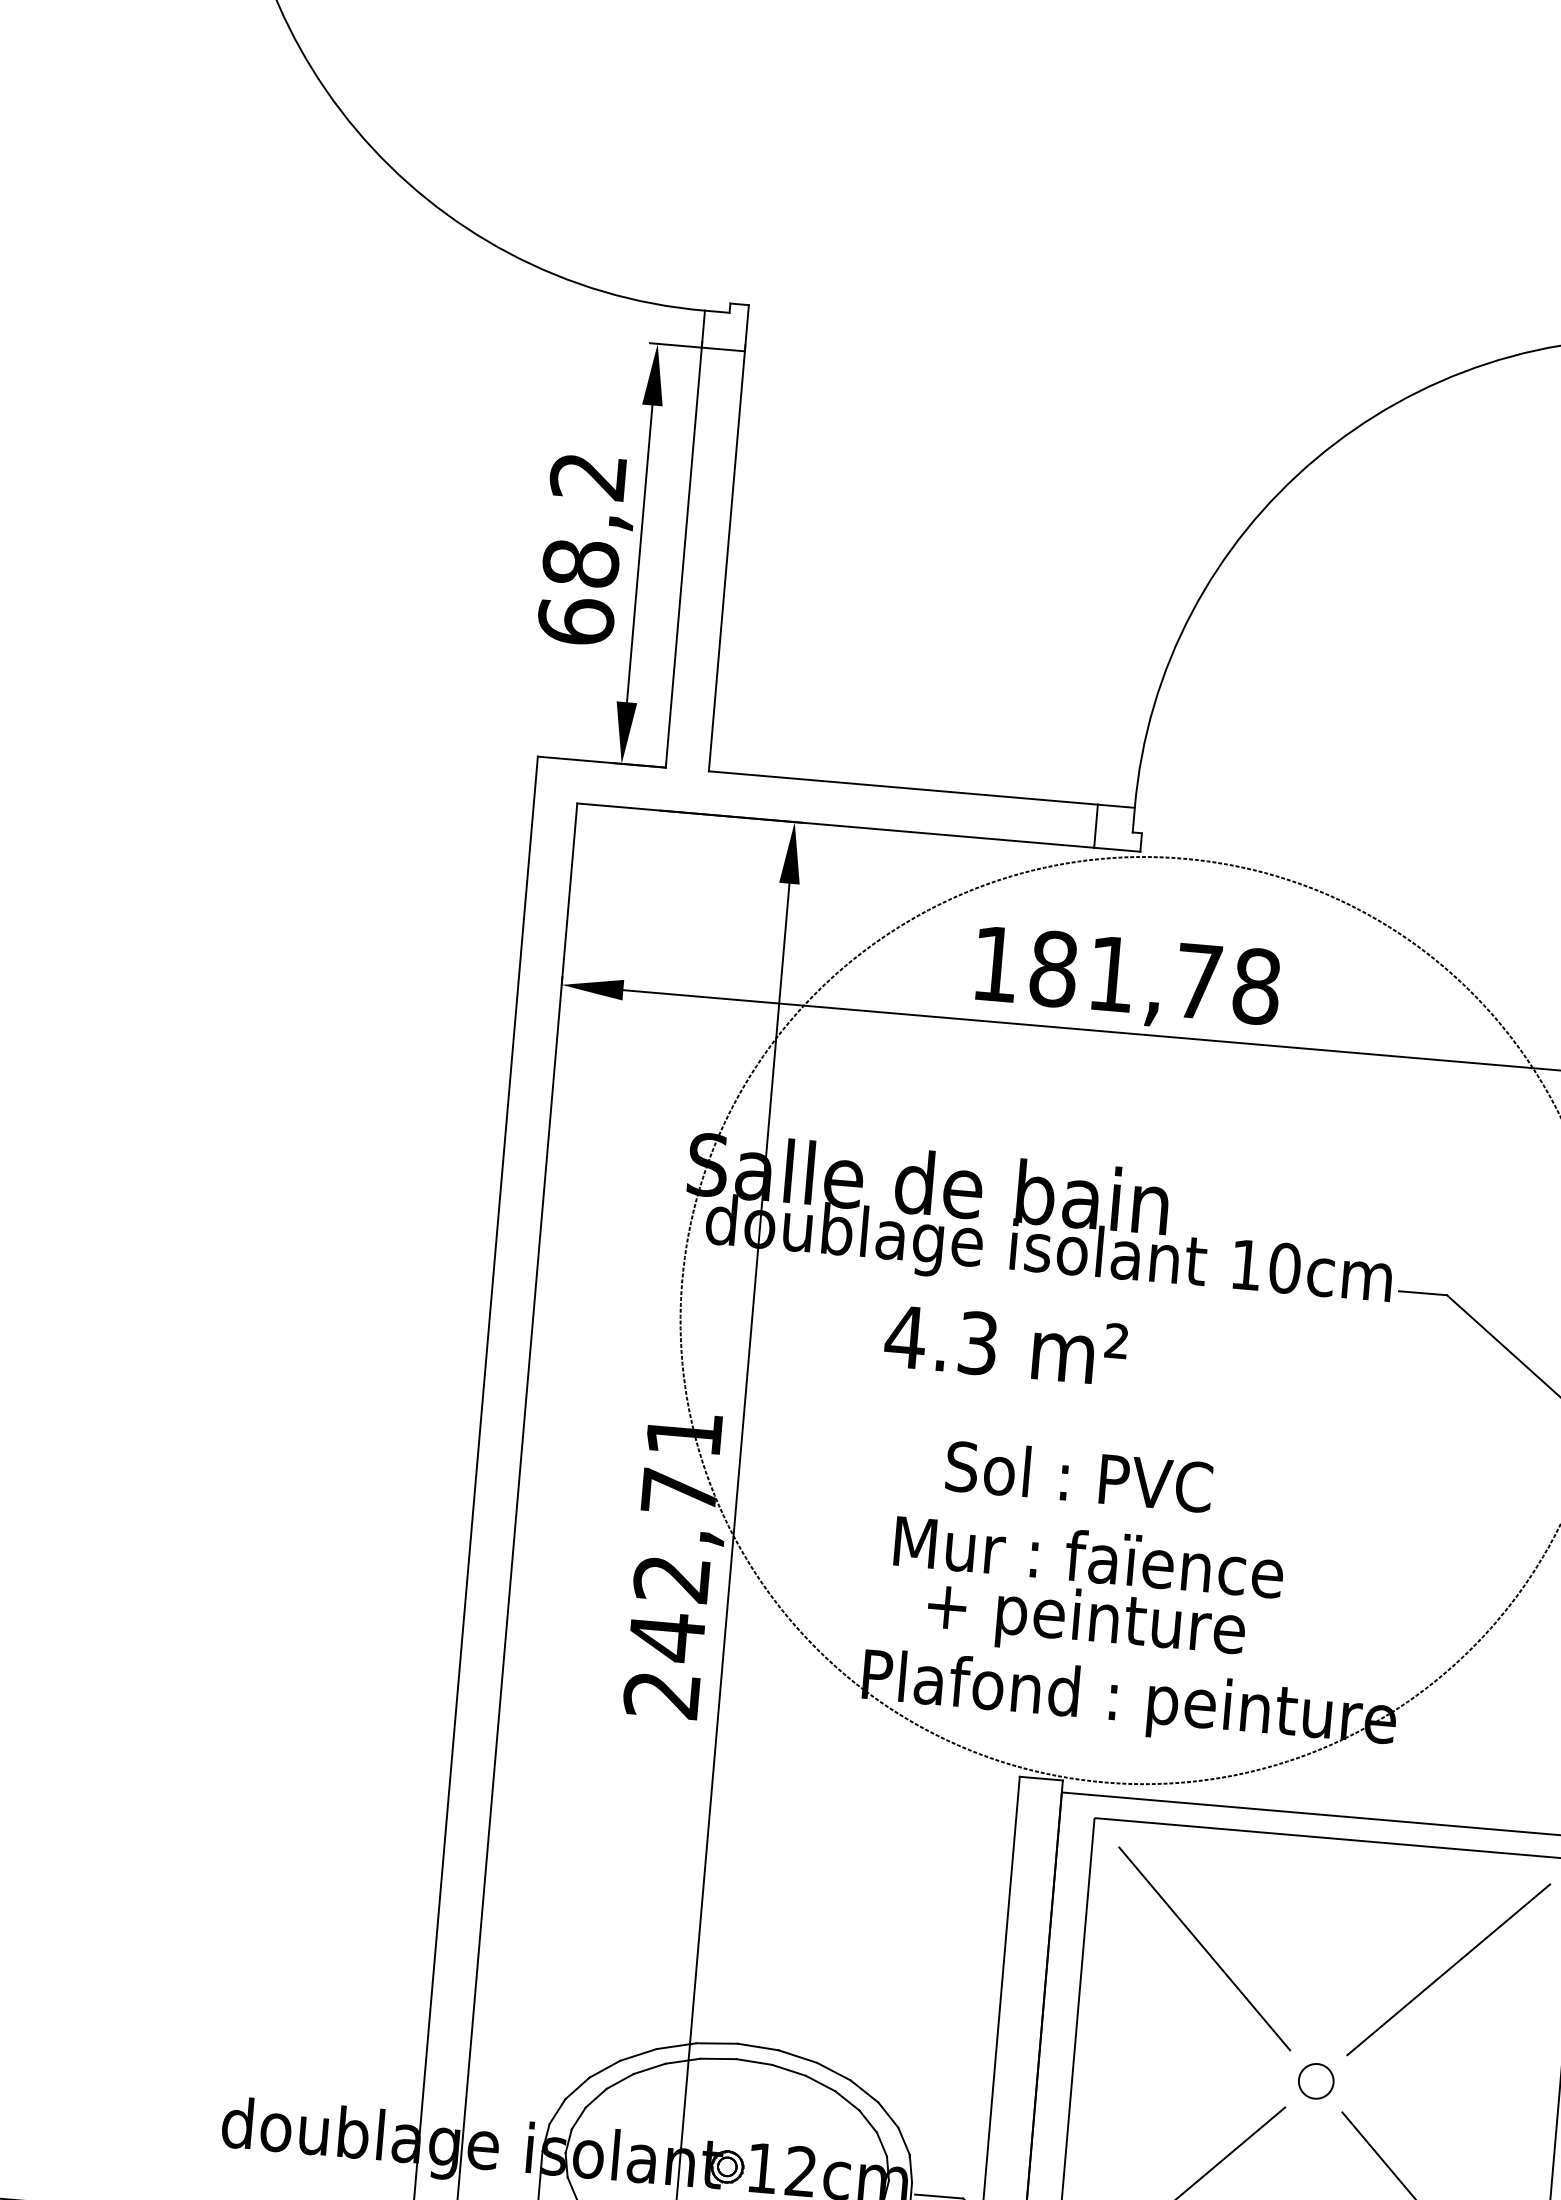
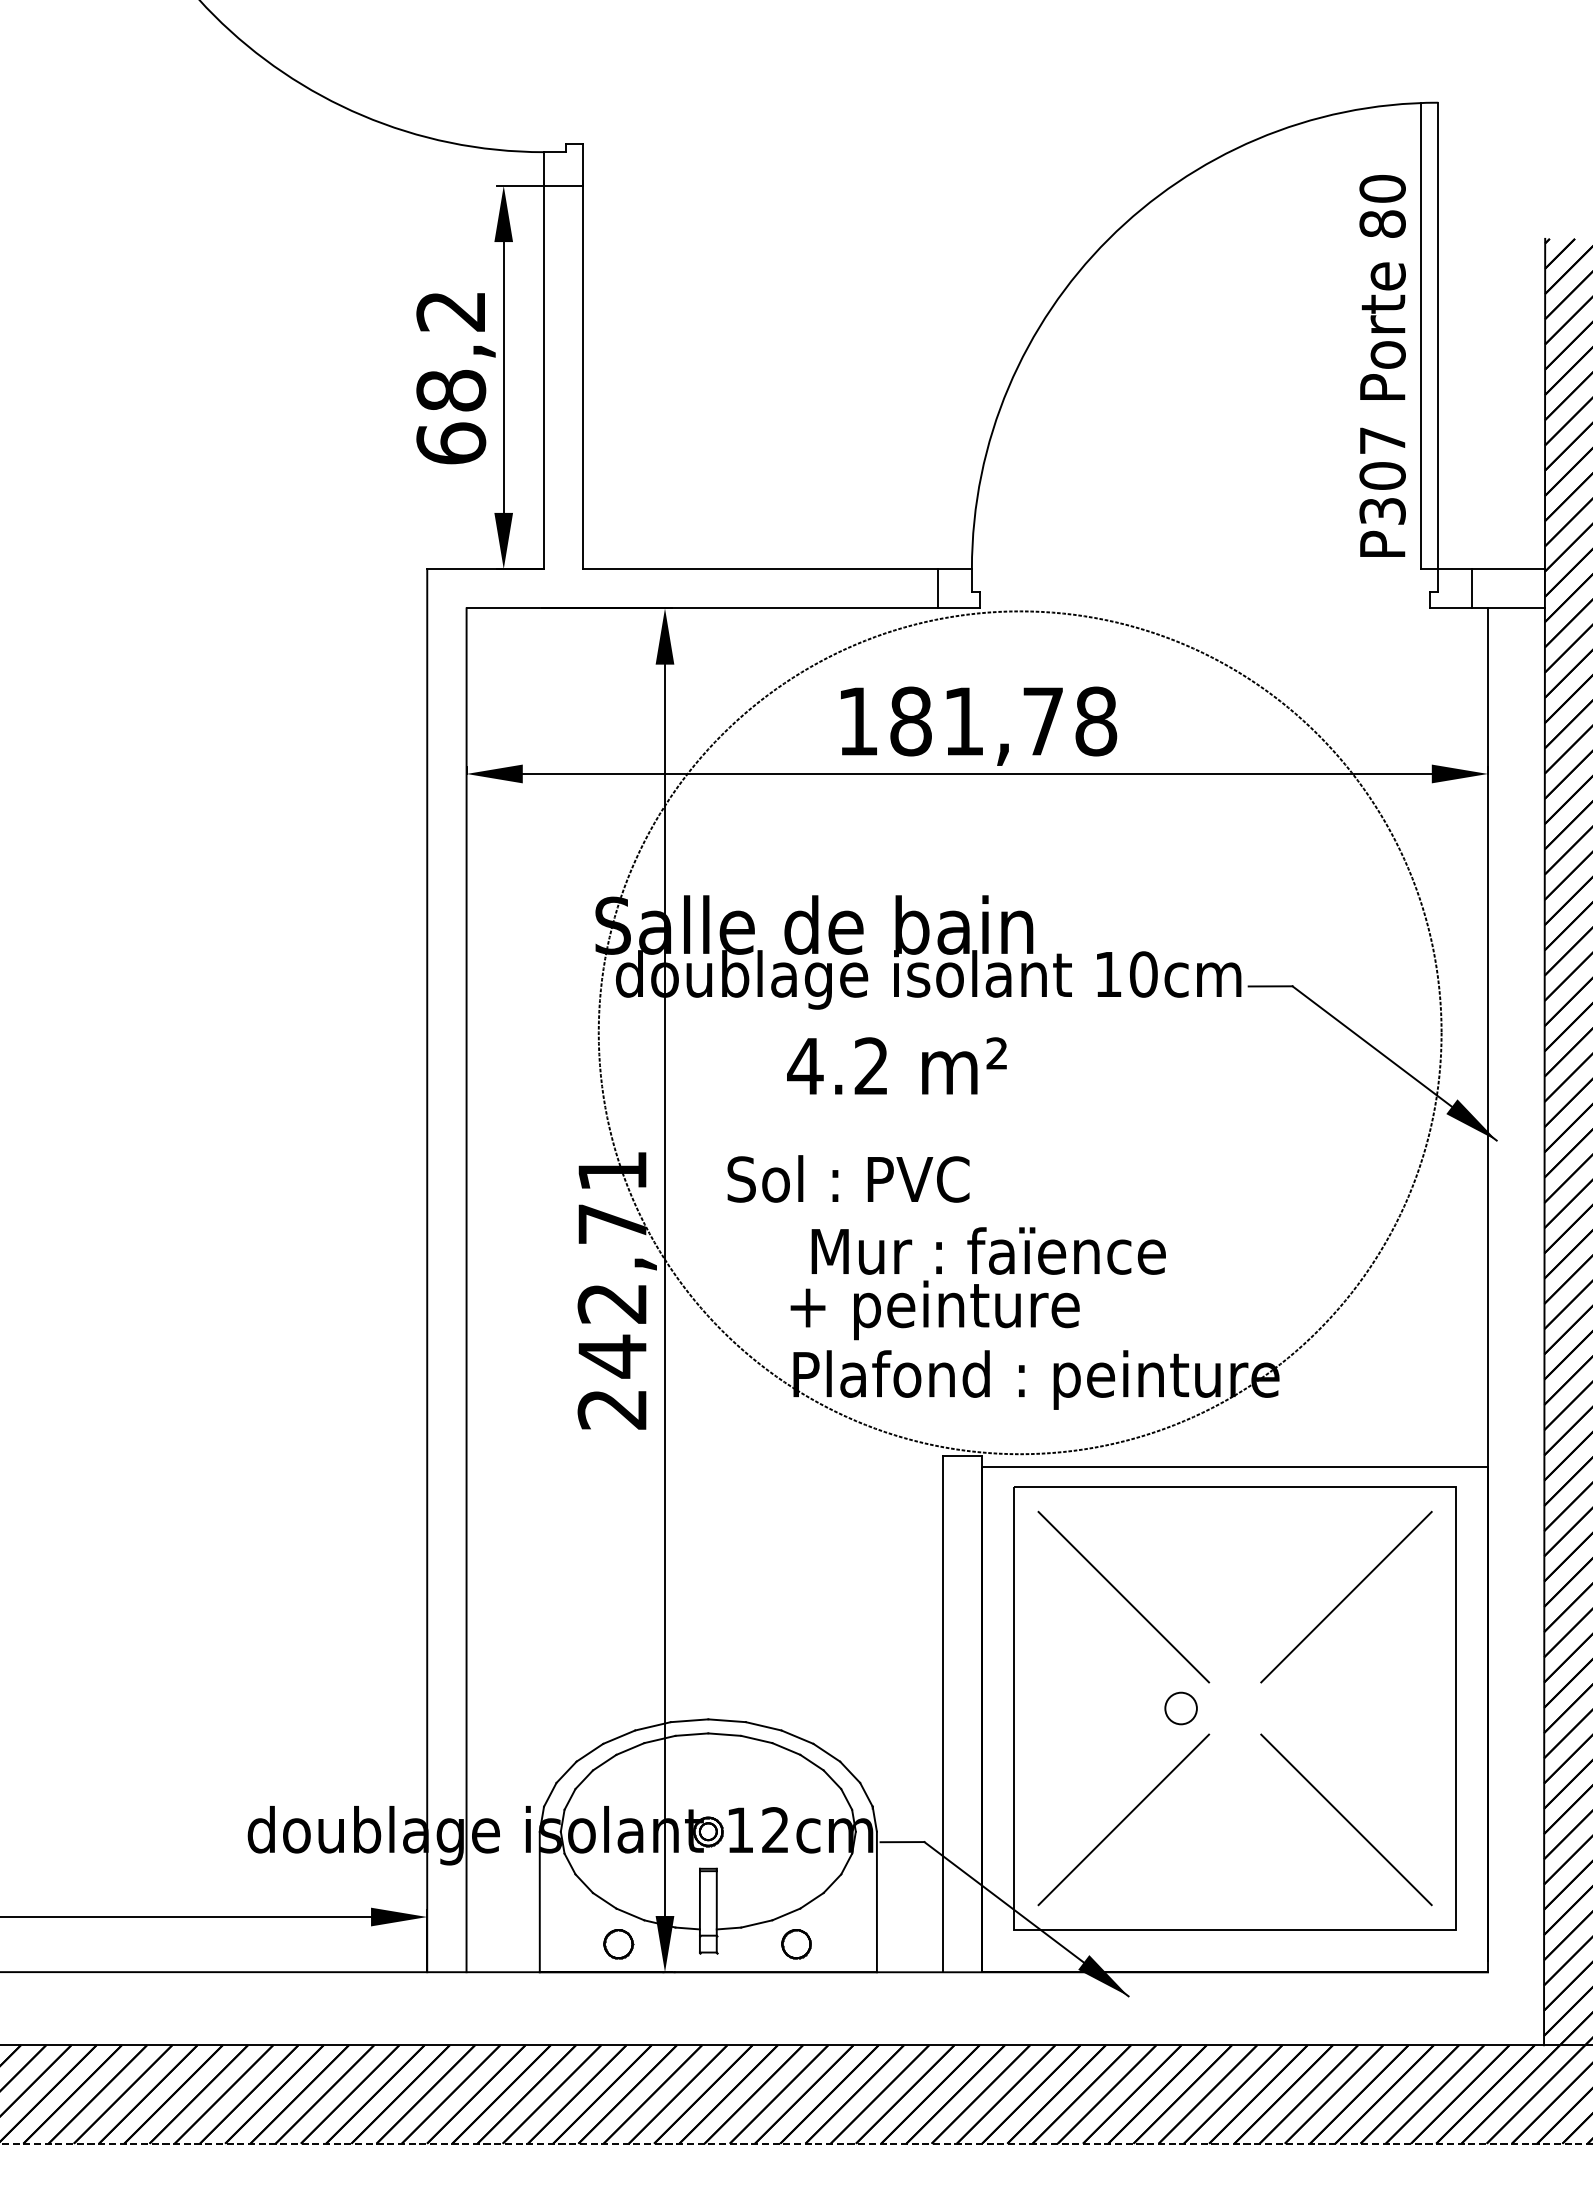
text: (978, 1343) -> (871, 1066), 4.3 -> 4.2
text: (1079, 1475) -> (848, 1178), moved
text: (1085, 1622) -> (934, 1310), moved
circle: (1315, 2081) -> (1180, 1708), moved

